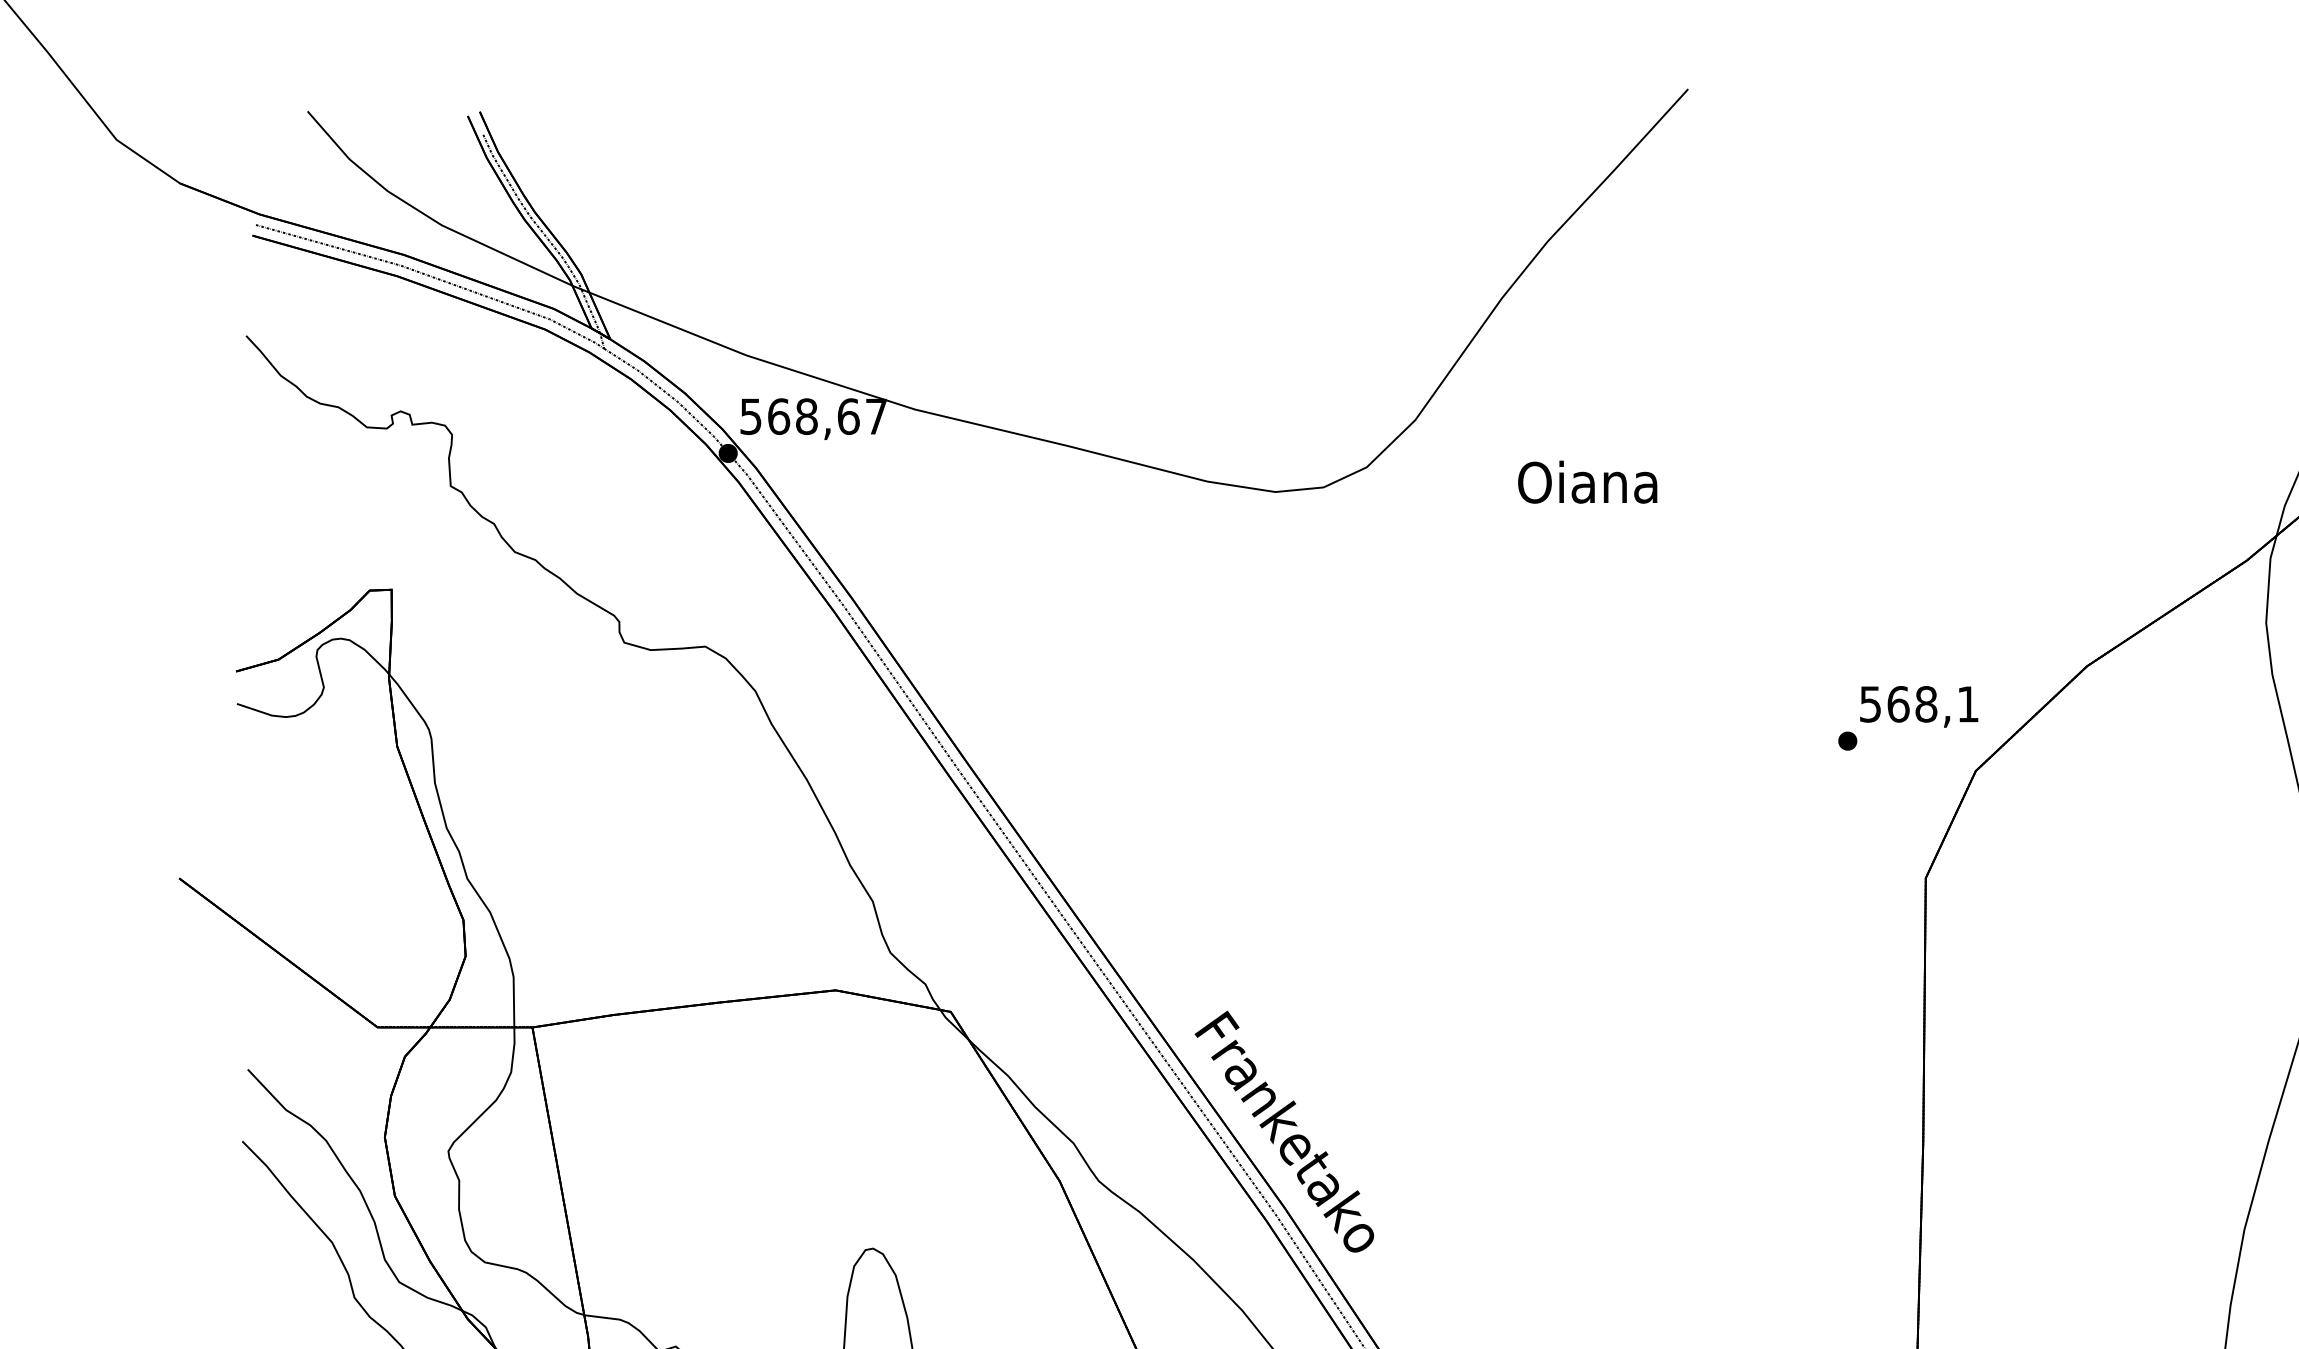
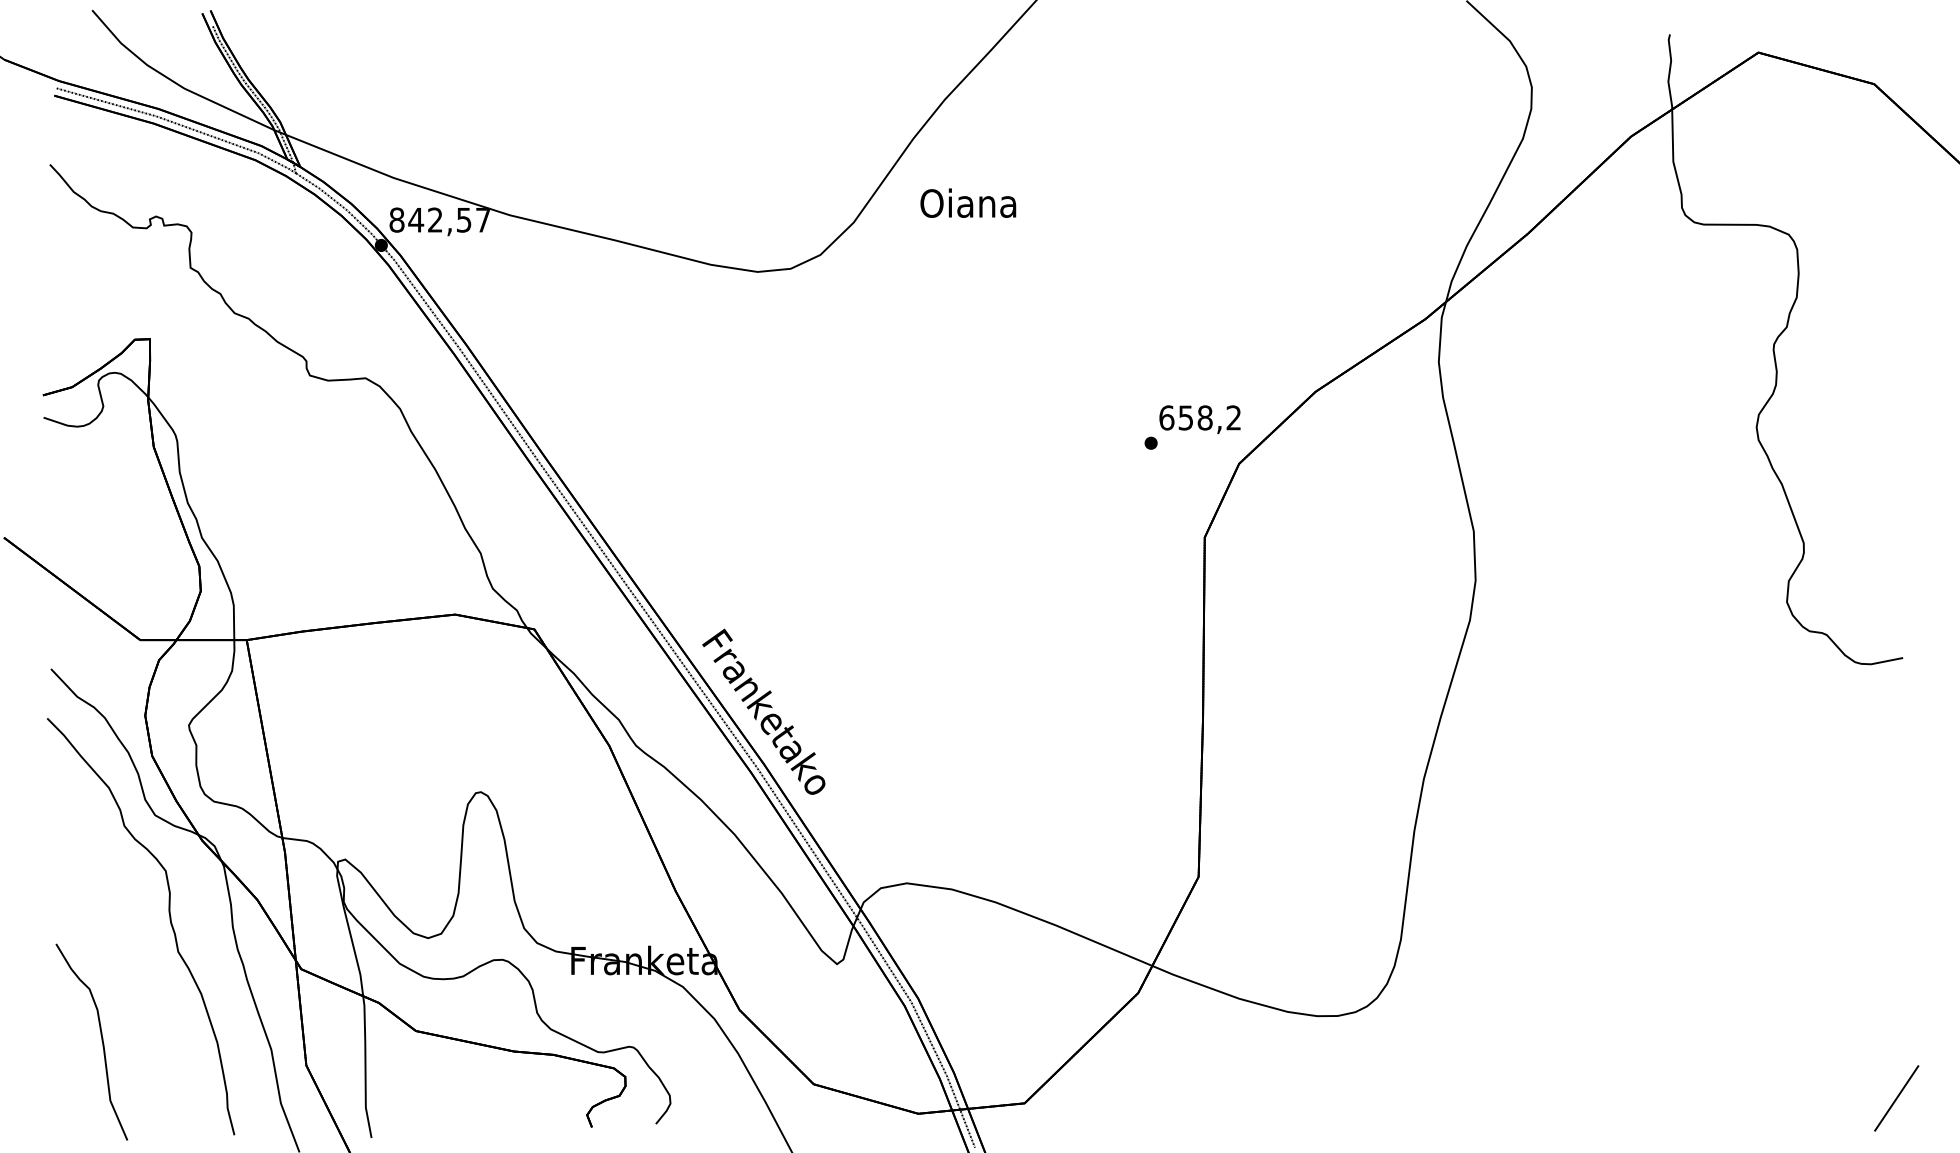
text: (799, 415) -> (430, 219), 568,67 -> 842,57
text: (1587, 481) -> (968, 202), moved
text: (1918, 703) -> (1199, 417), 568,1 -> 658,2

